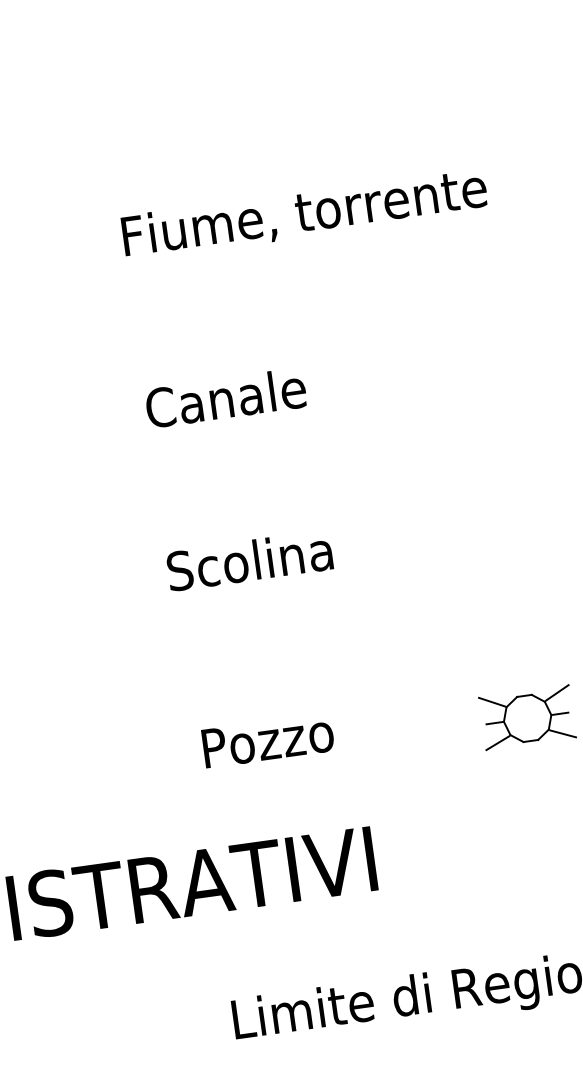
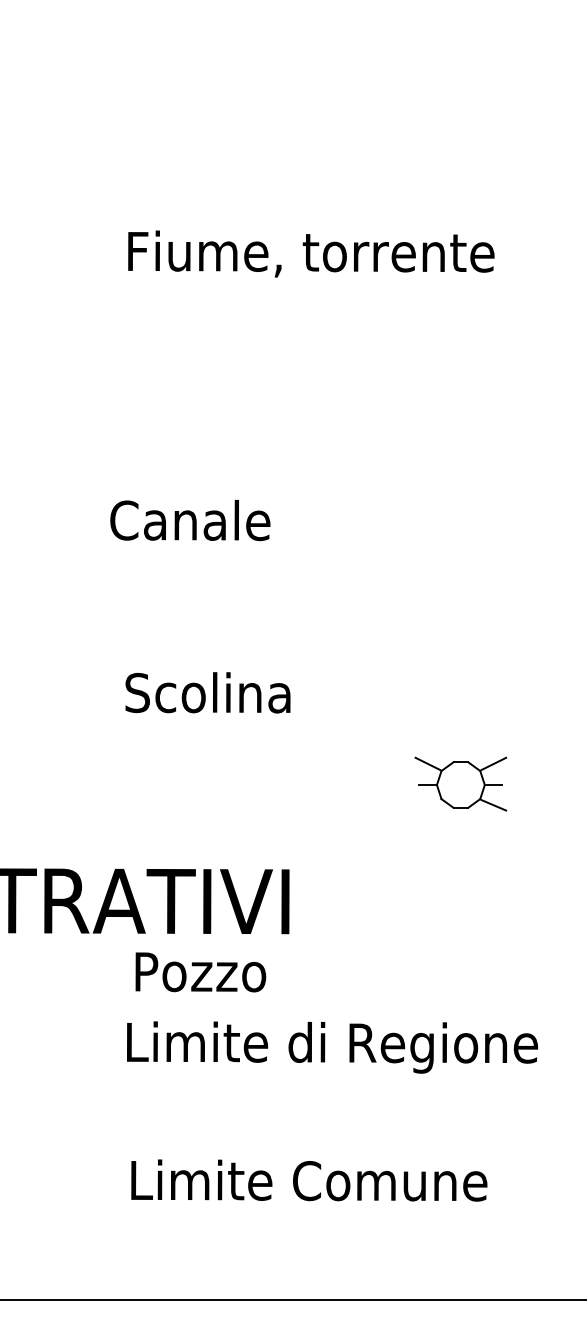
text: (226, 398) -> (190, 520), moved
text: (249, 560) -> (207, 692), moved
text: (267, 740) -> (200, 972), moved
line: (497, 743) -> (427, 805), removed

